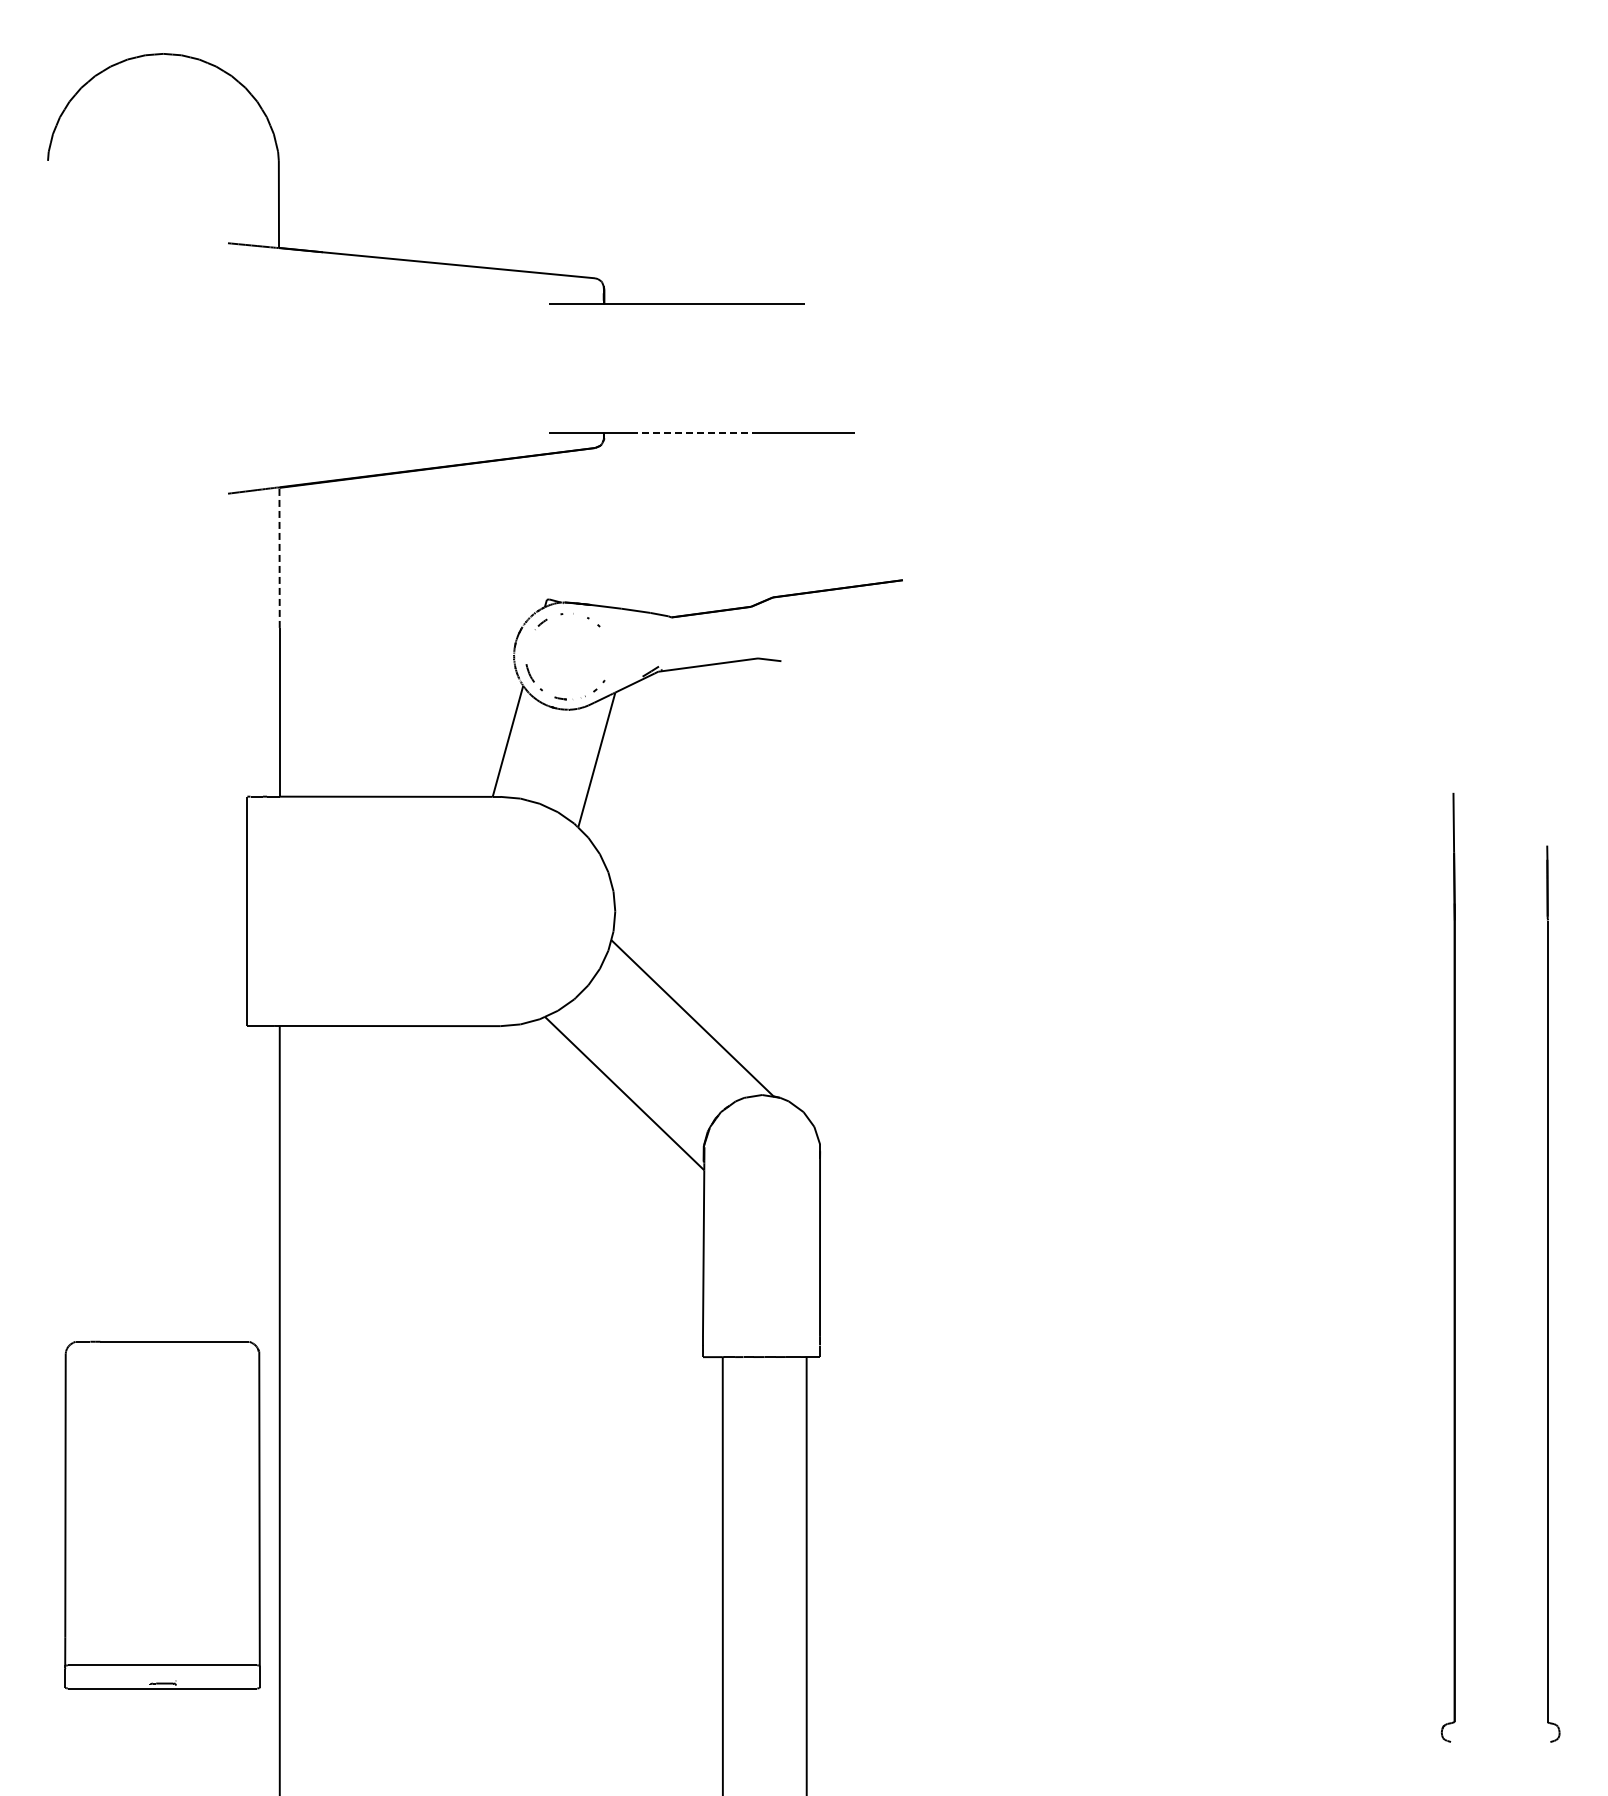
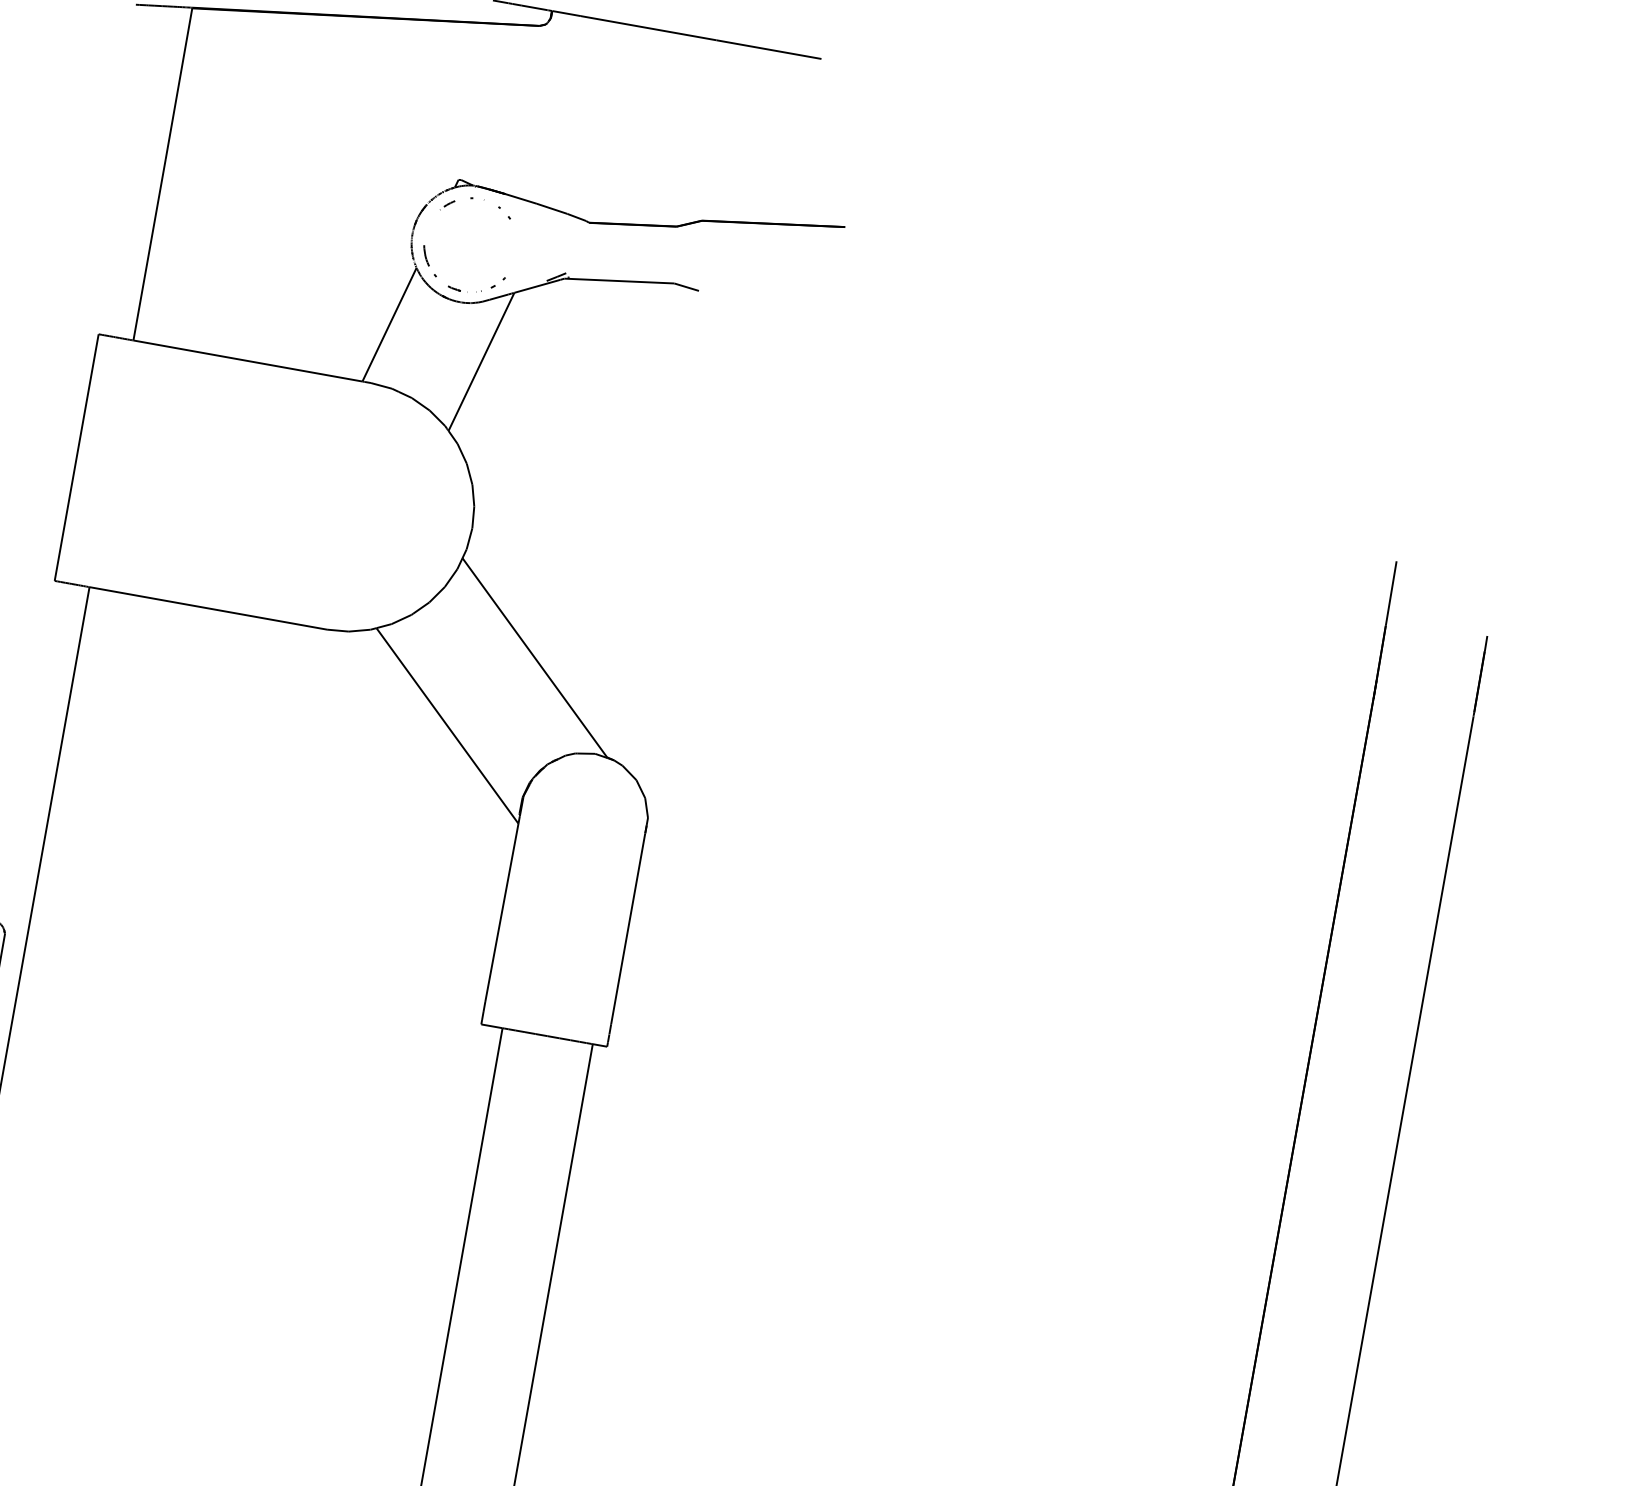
line: (694, 432) -> (649, 28), dashed -> solid
line: (279, 557) -> (179, 83), dashed -> solid

